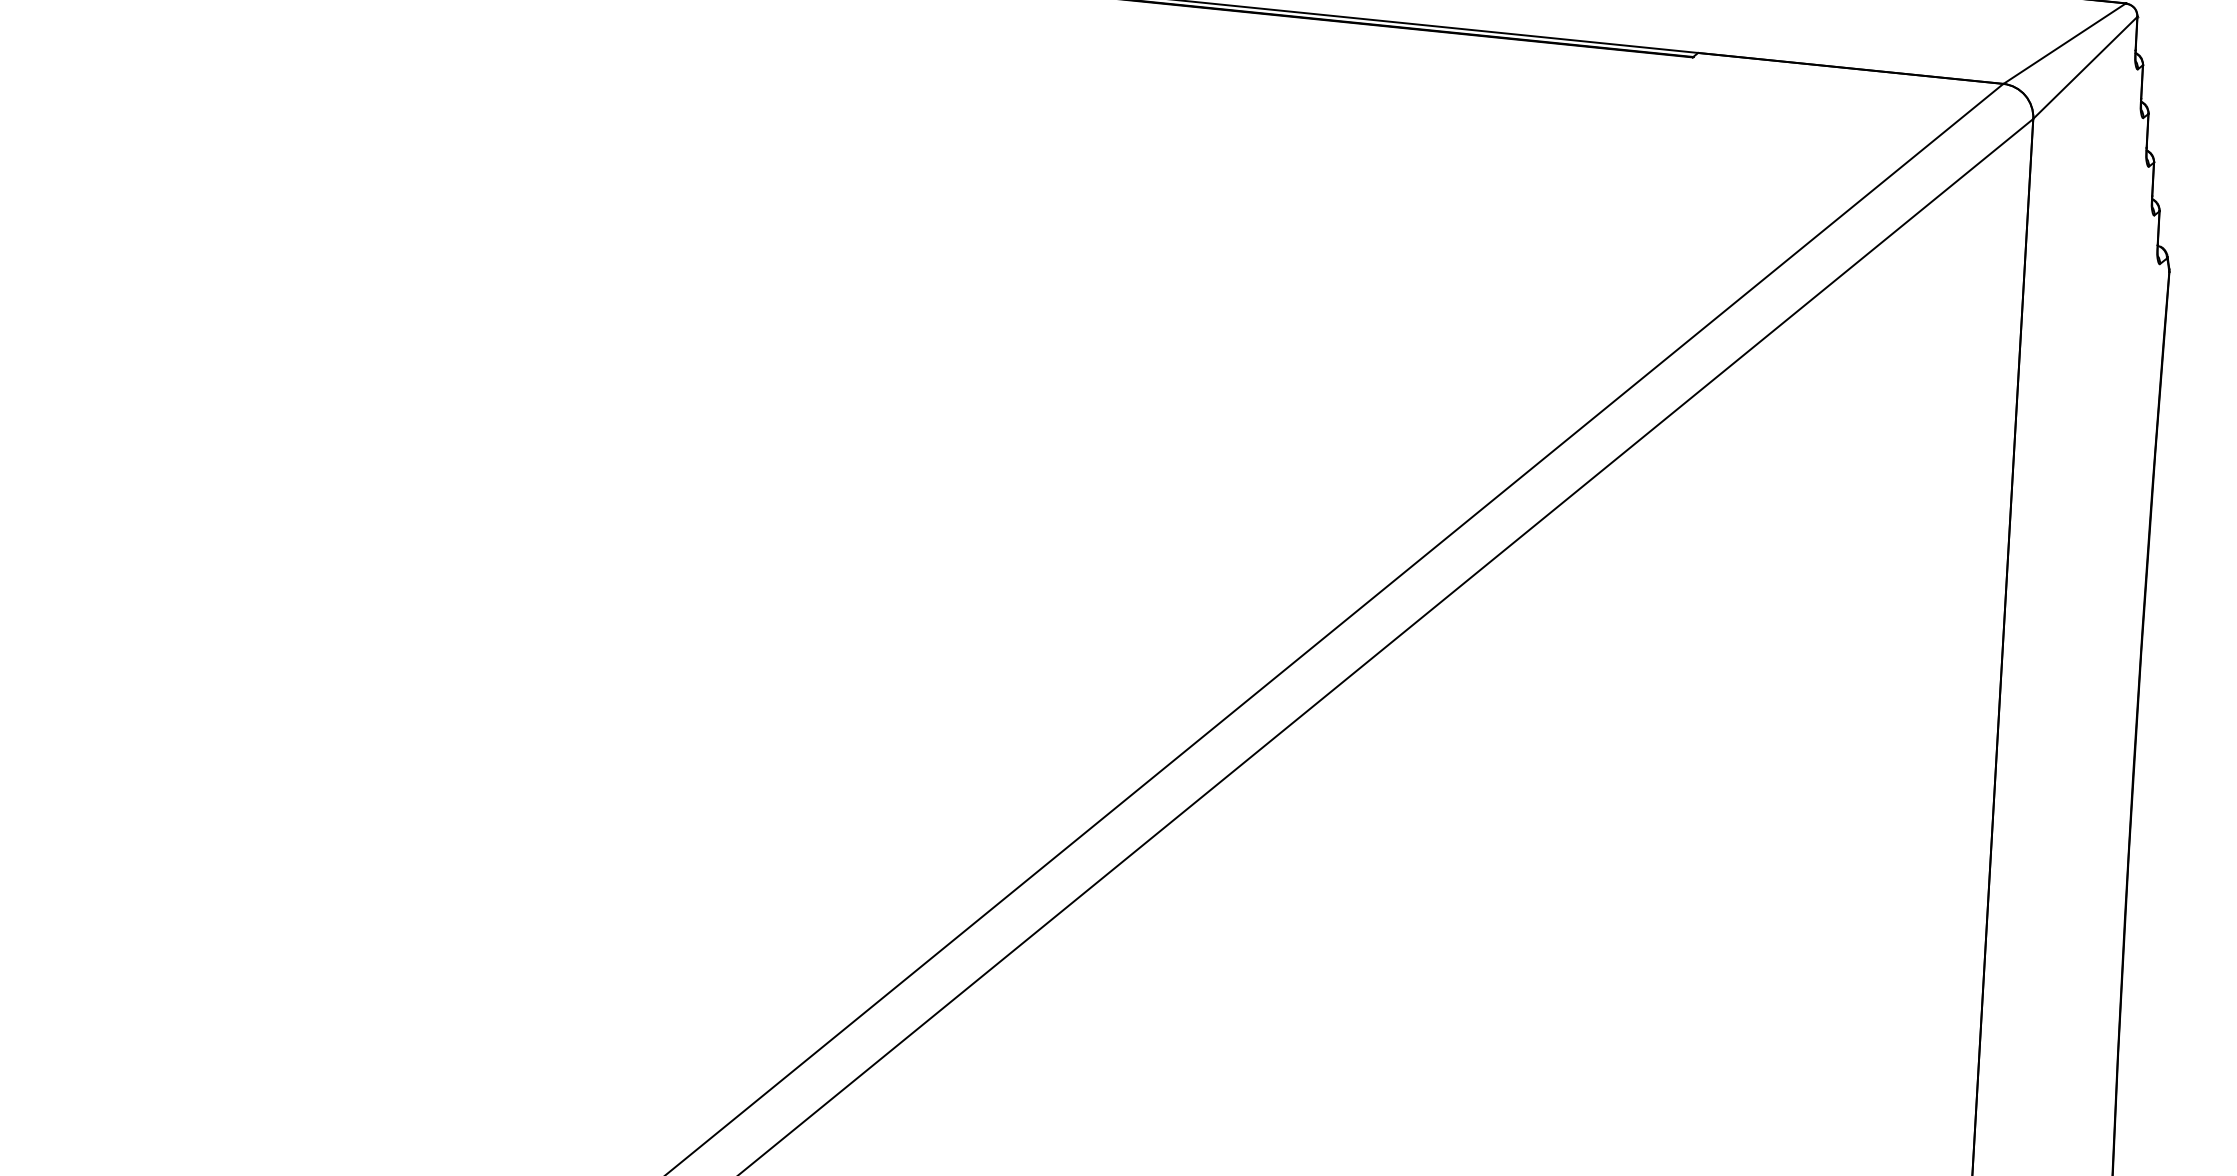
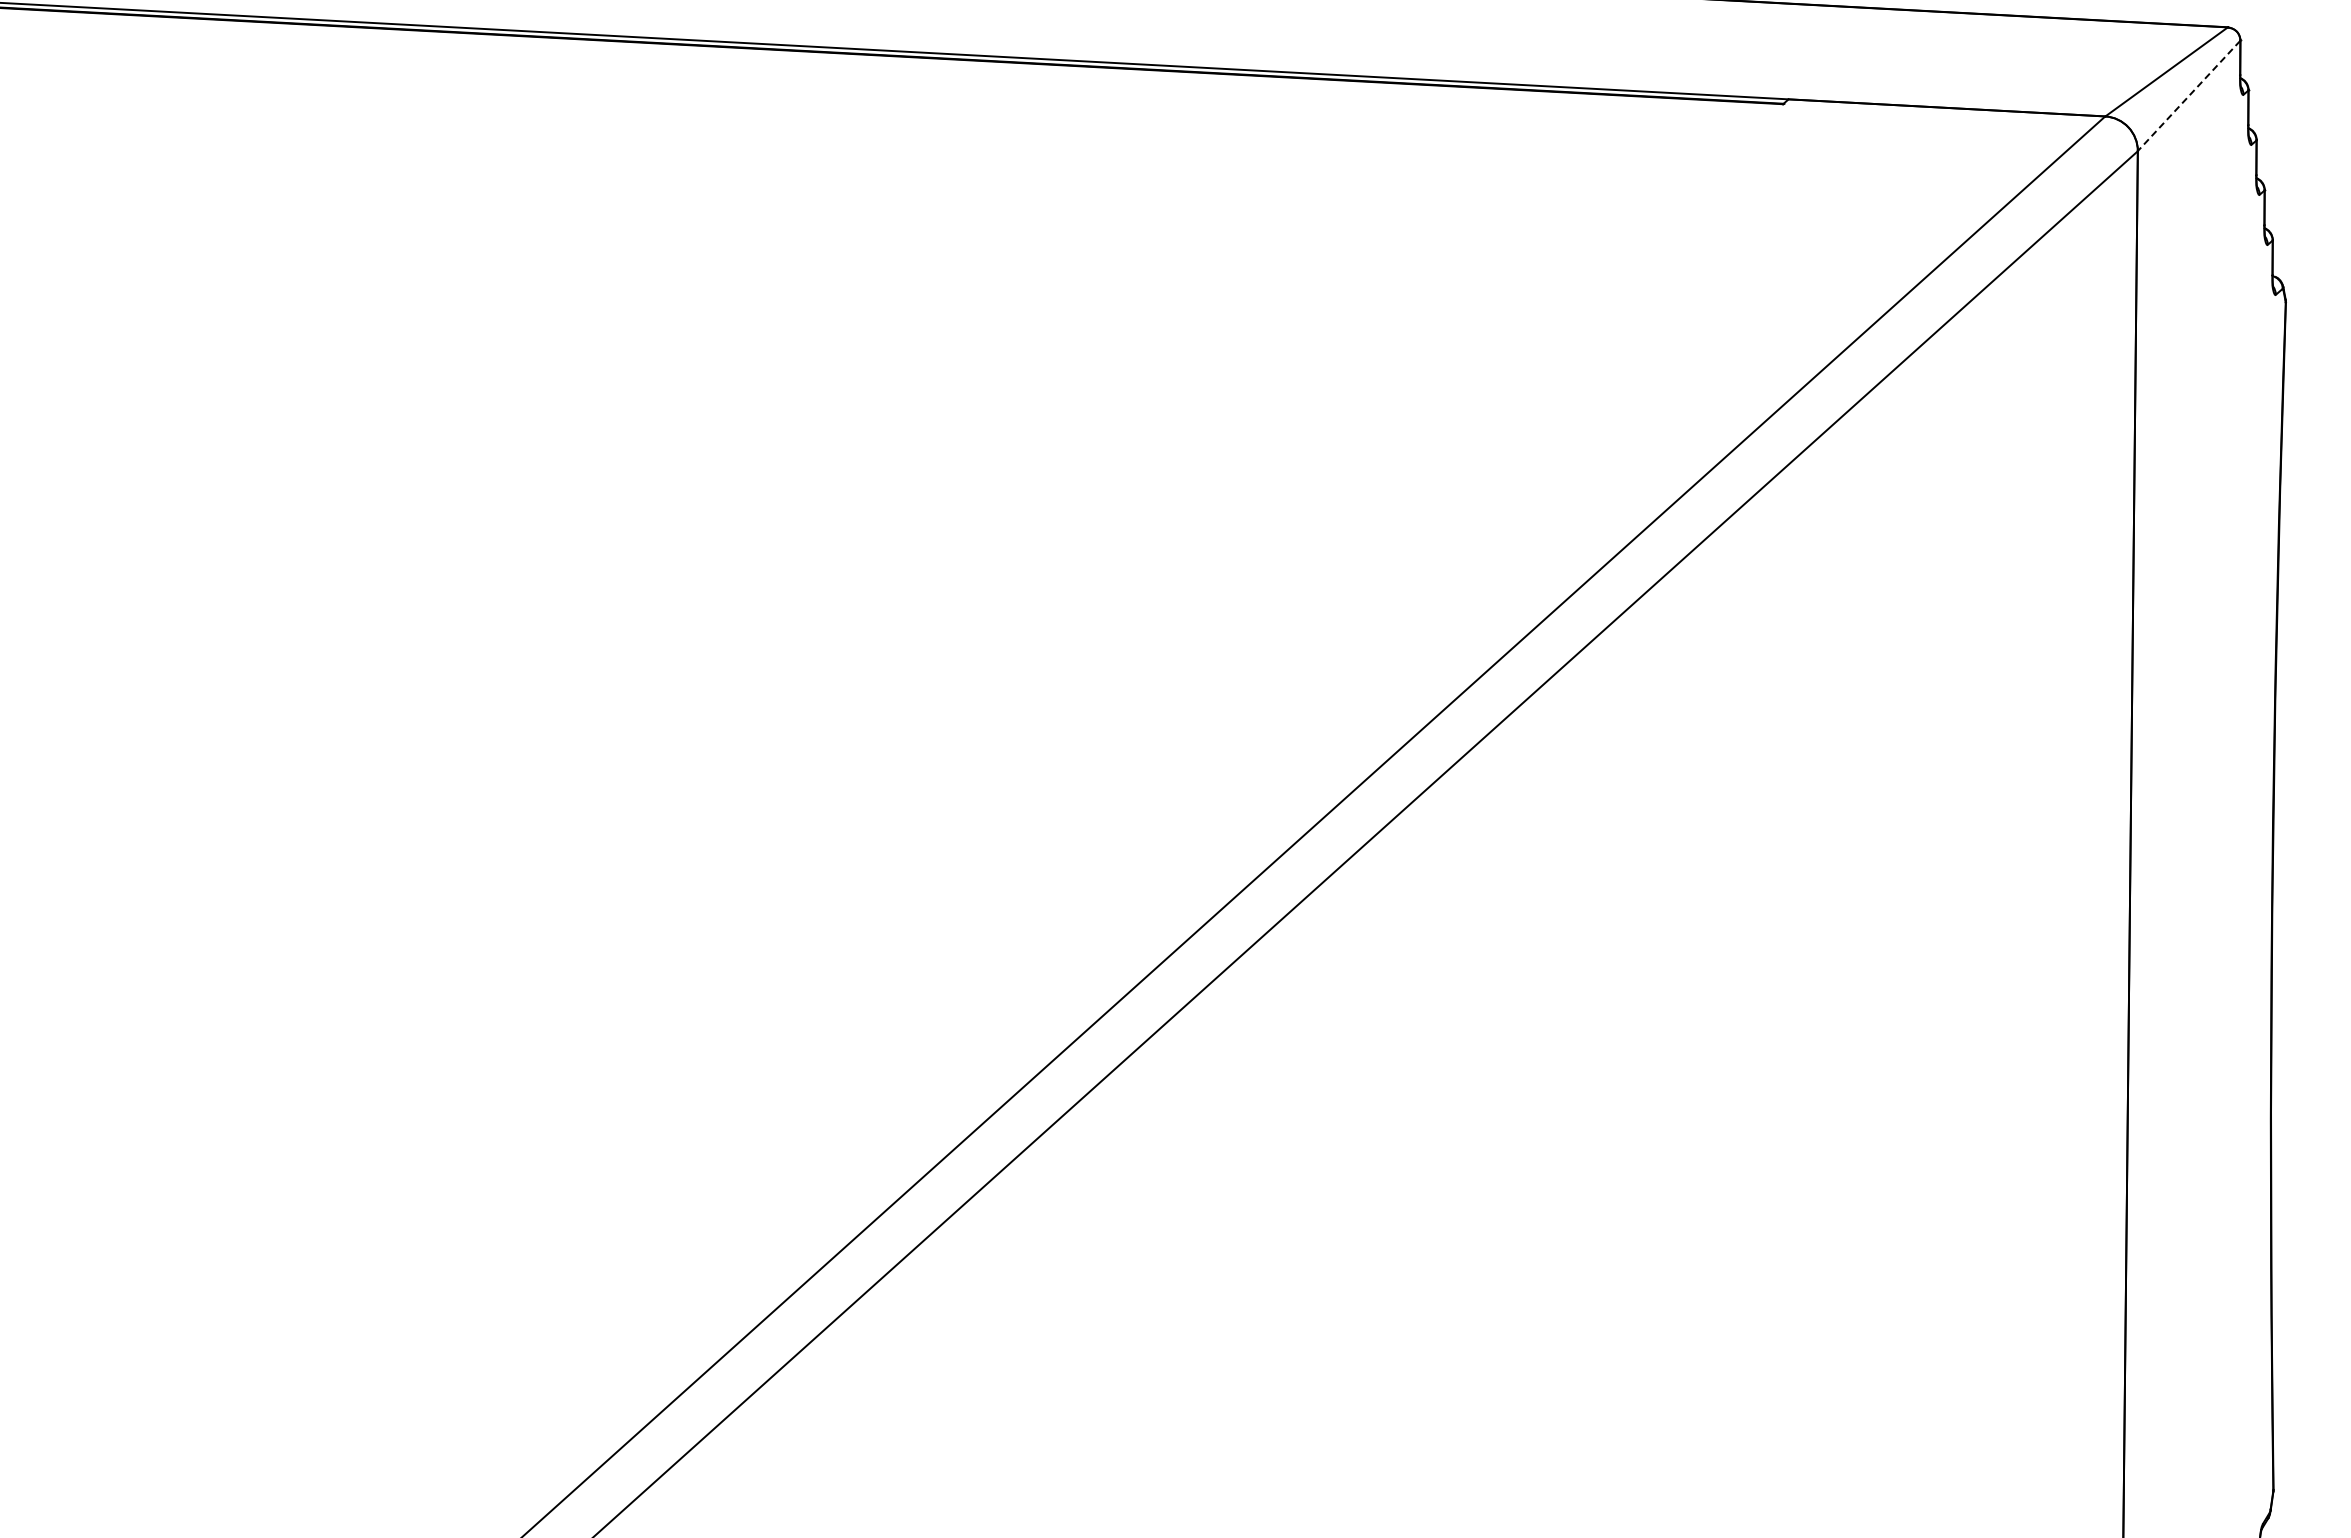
line: (2084, 68) -> (2188, 96), solid -> dashed

